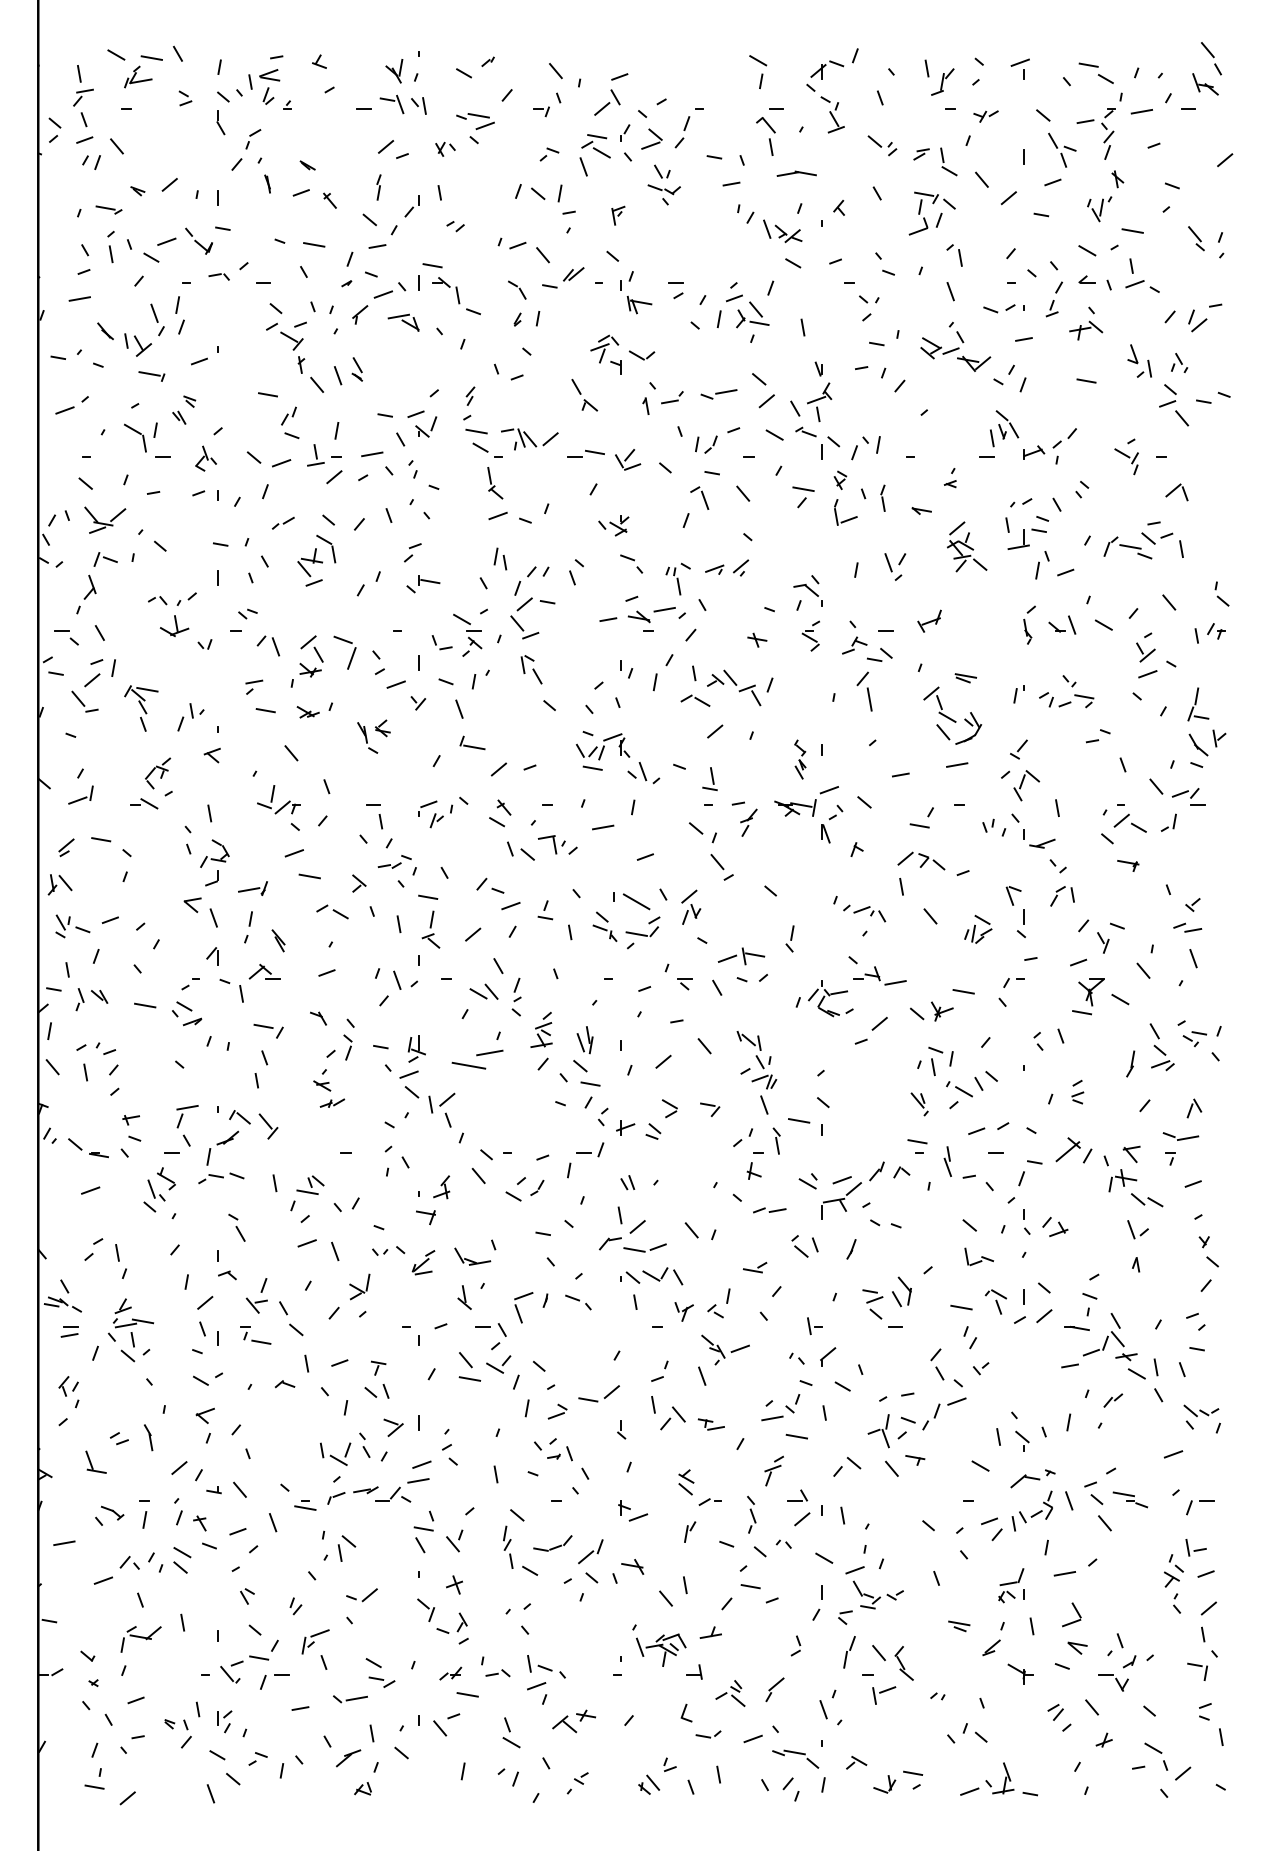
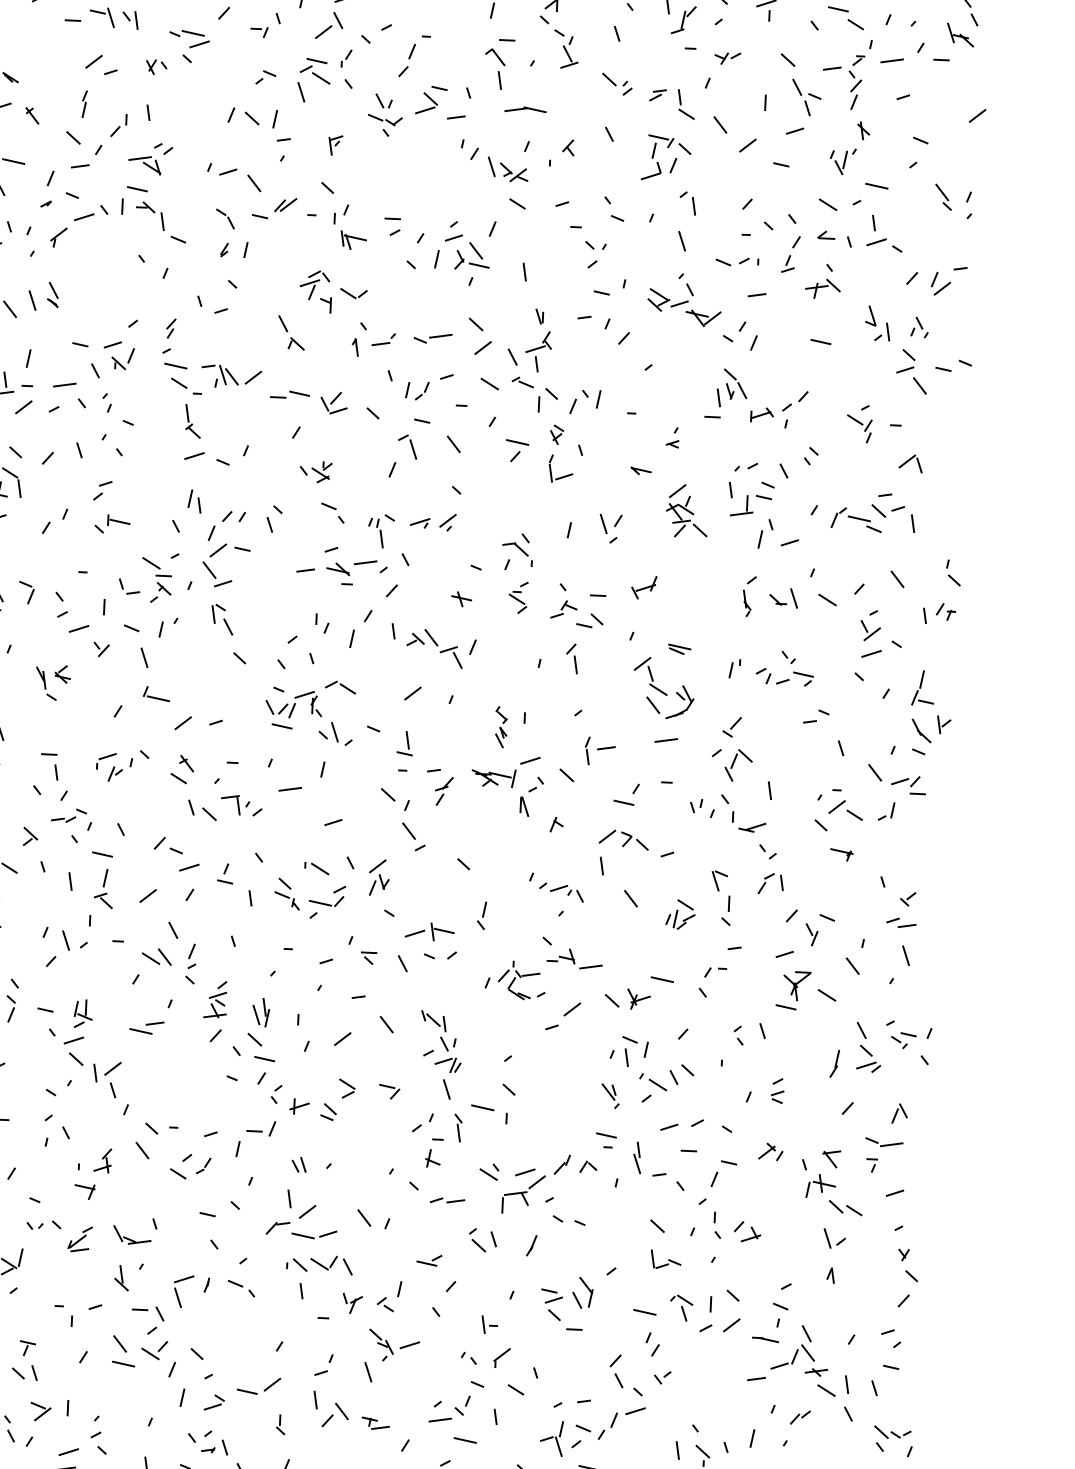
part: (651, 138) -> (426, 102), moved
part: (403, 322) -> (144, 165), moved
part: (882, 497) -> (587, 750), moved
part: (344, 652) -> (26, 592), size x0.62
part: (864, 691) -> (572, 658), size x0.71
part: (695, 700) -> (340, 687), moved
part: (631, 901) -> (316, 868), size x0.62
part: (477, 1058) -> (146, 1026), size x0.62
part: (1073, 1149) -> (770, 1151), size x0.62

